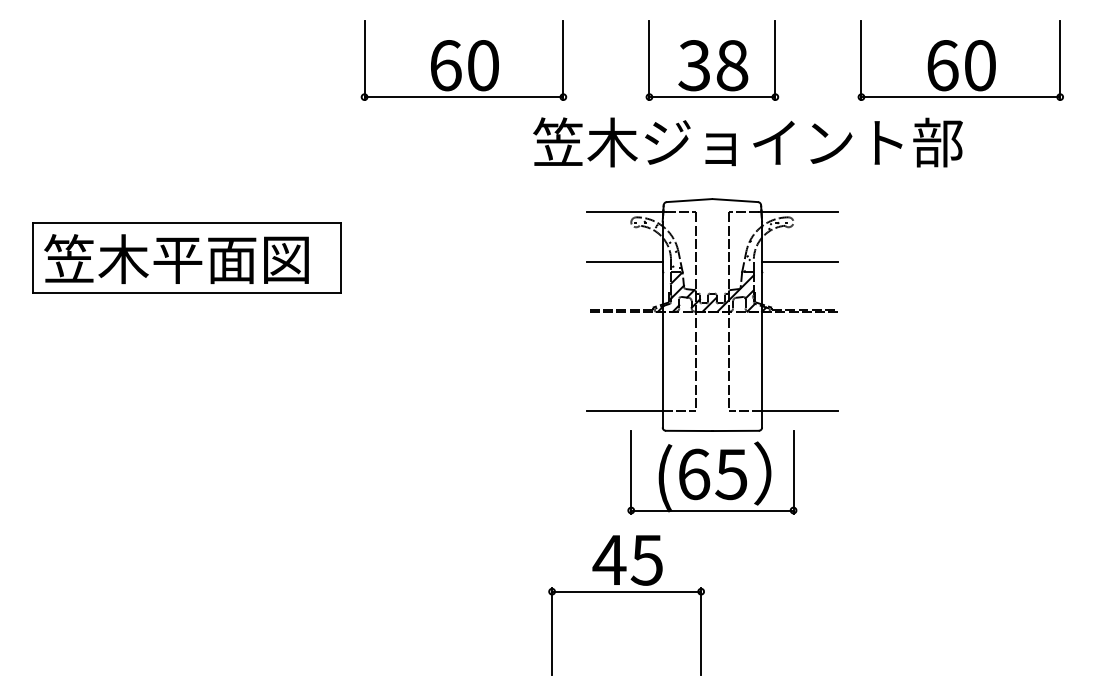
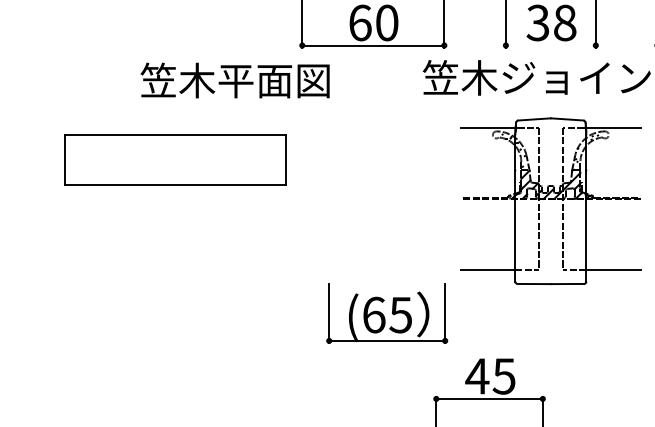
line: (712, 97) -> (550, 45), removed
text: (176, 258) -> (235, 80), moved
line: (624, 262) -> (488, 163), removed
line: (799, 262) -> (613, 163), removed
part: (712, 472) -> (387, 313), moved

